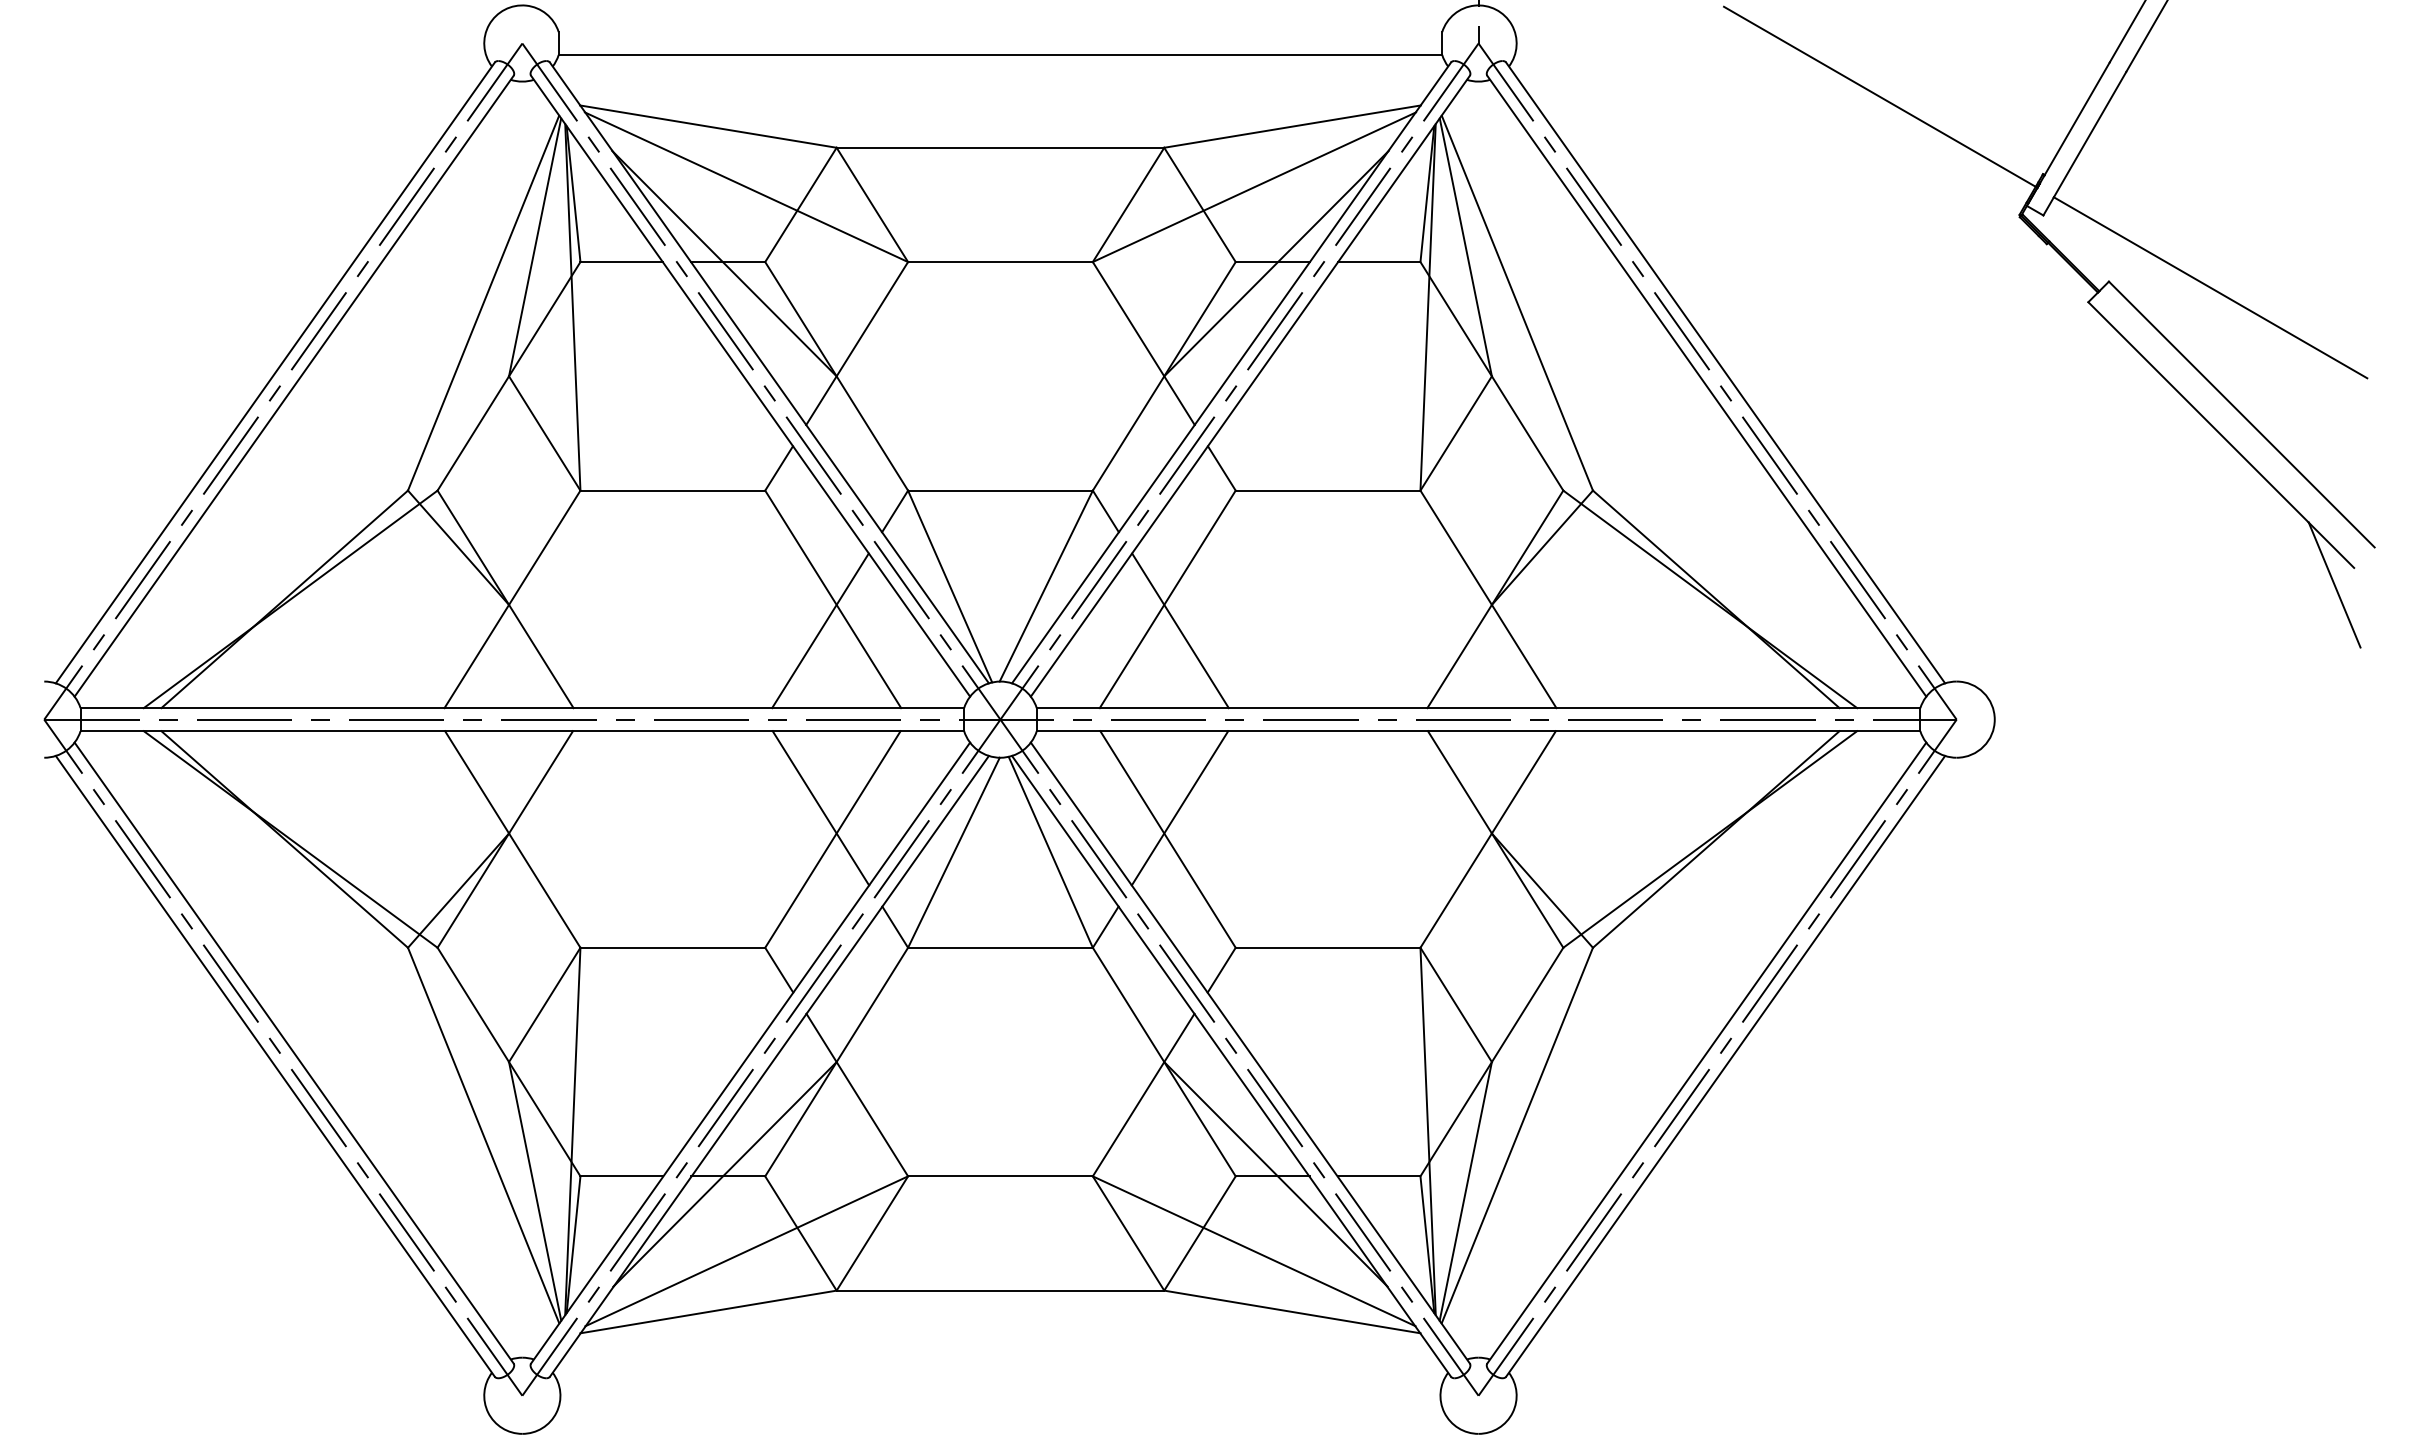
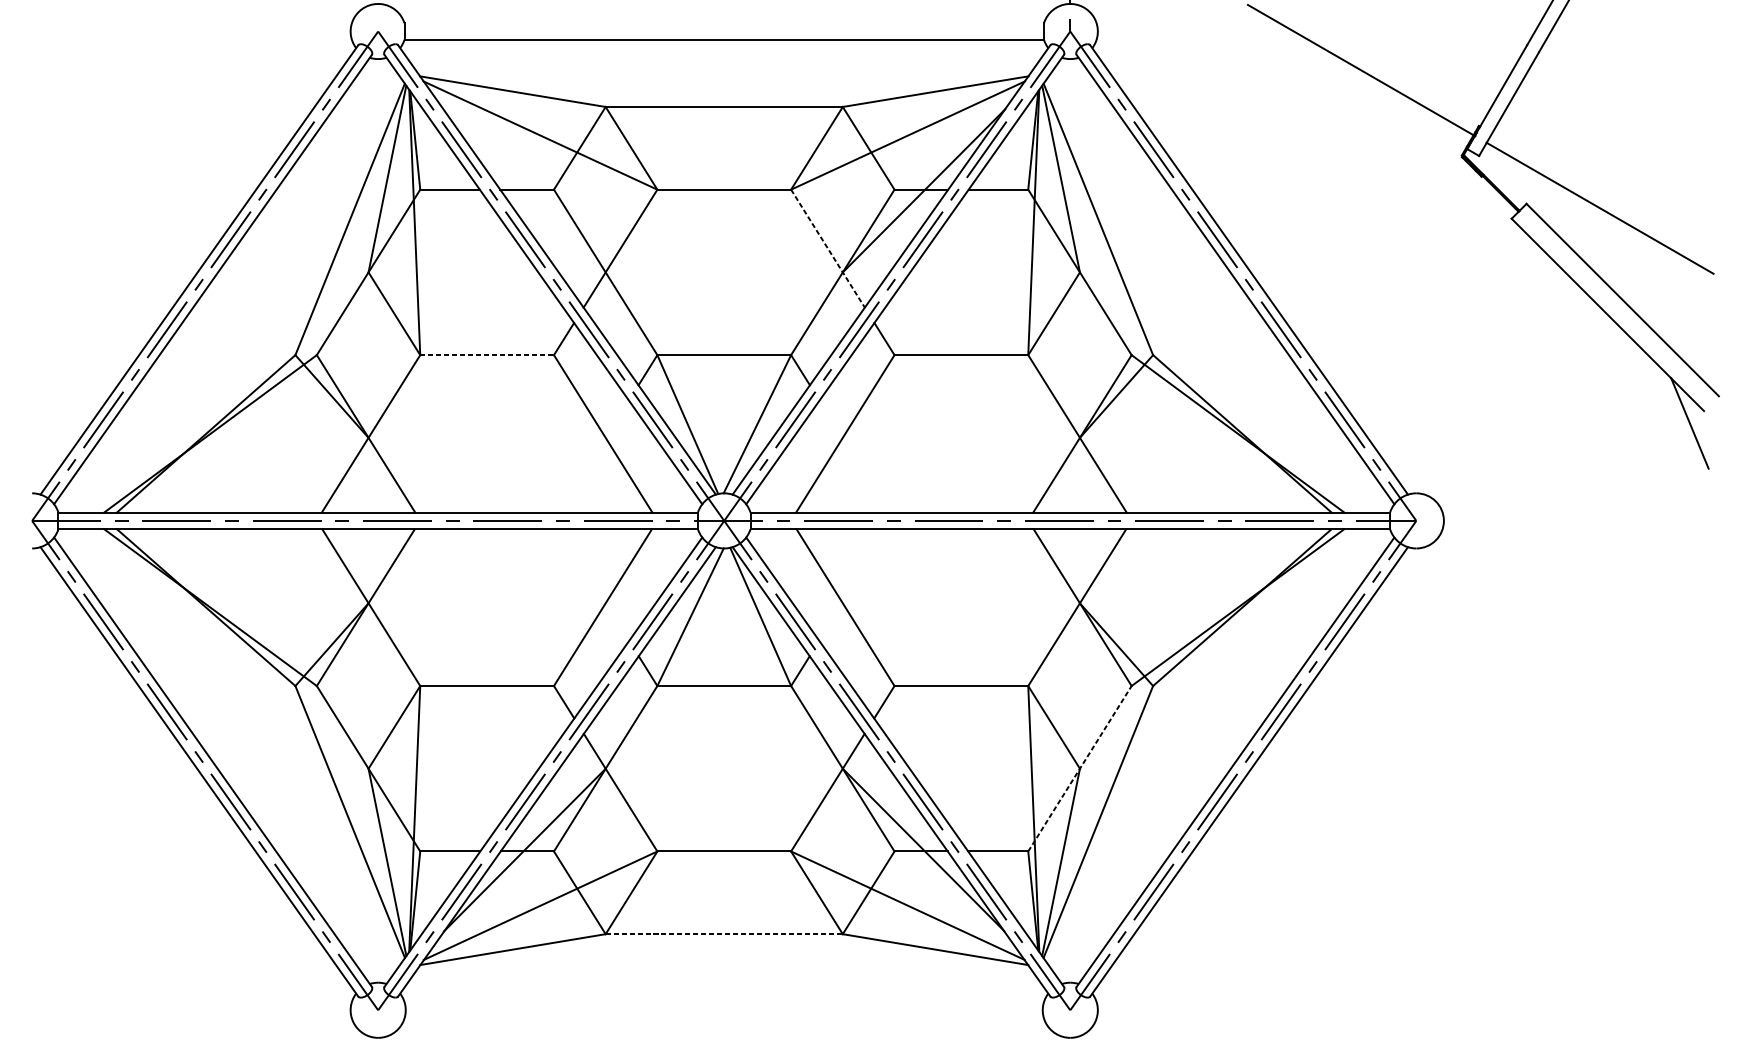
line: (724, 263) -> (524, 190), removed
line: (1144, 344) -> (828, 249), solid -> dashed
line: (673, 490) -> (487, 355), solid -> dashed
line: (820, 630) -> (593, 456), removed
line: (1180, 630) -> (854, 456), removed
line: (820, 808) -> (593, 585), removed
line: (1179, 808) -> (853, 585), removed
line: (1491, 1062) -> (1079, 769), solid -> dashed
line: (1000, 1290) -> (724, 934), solid -> dashed

